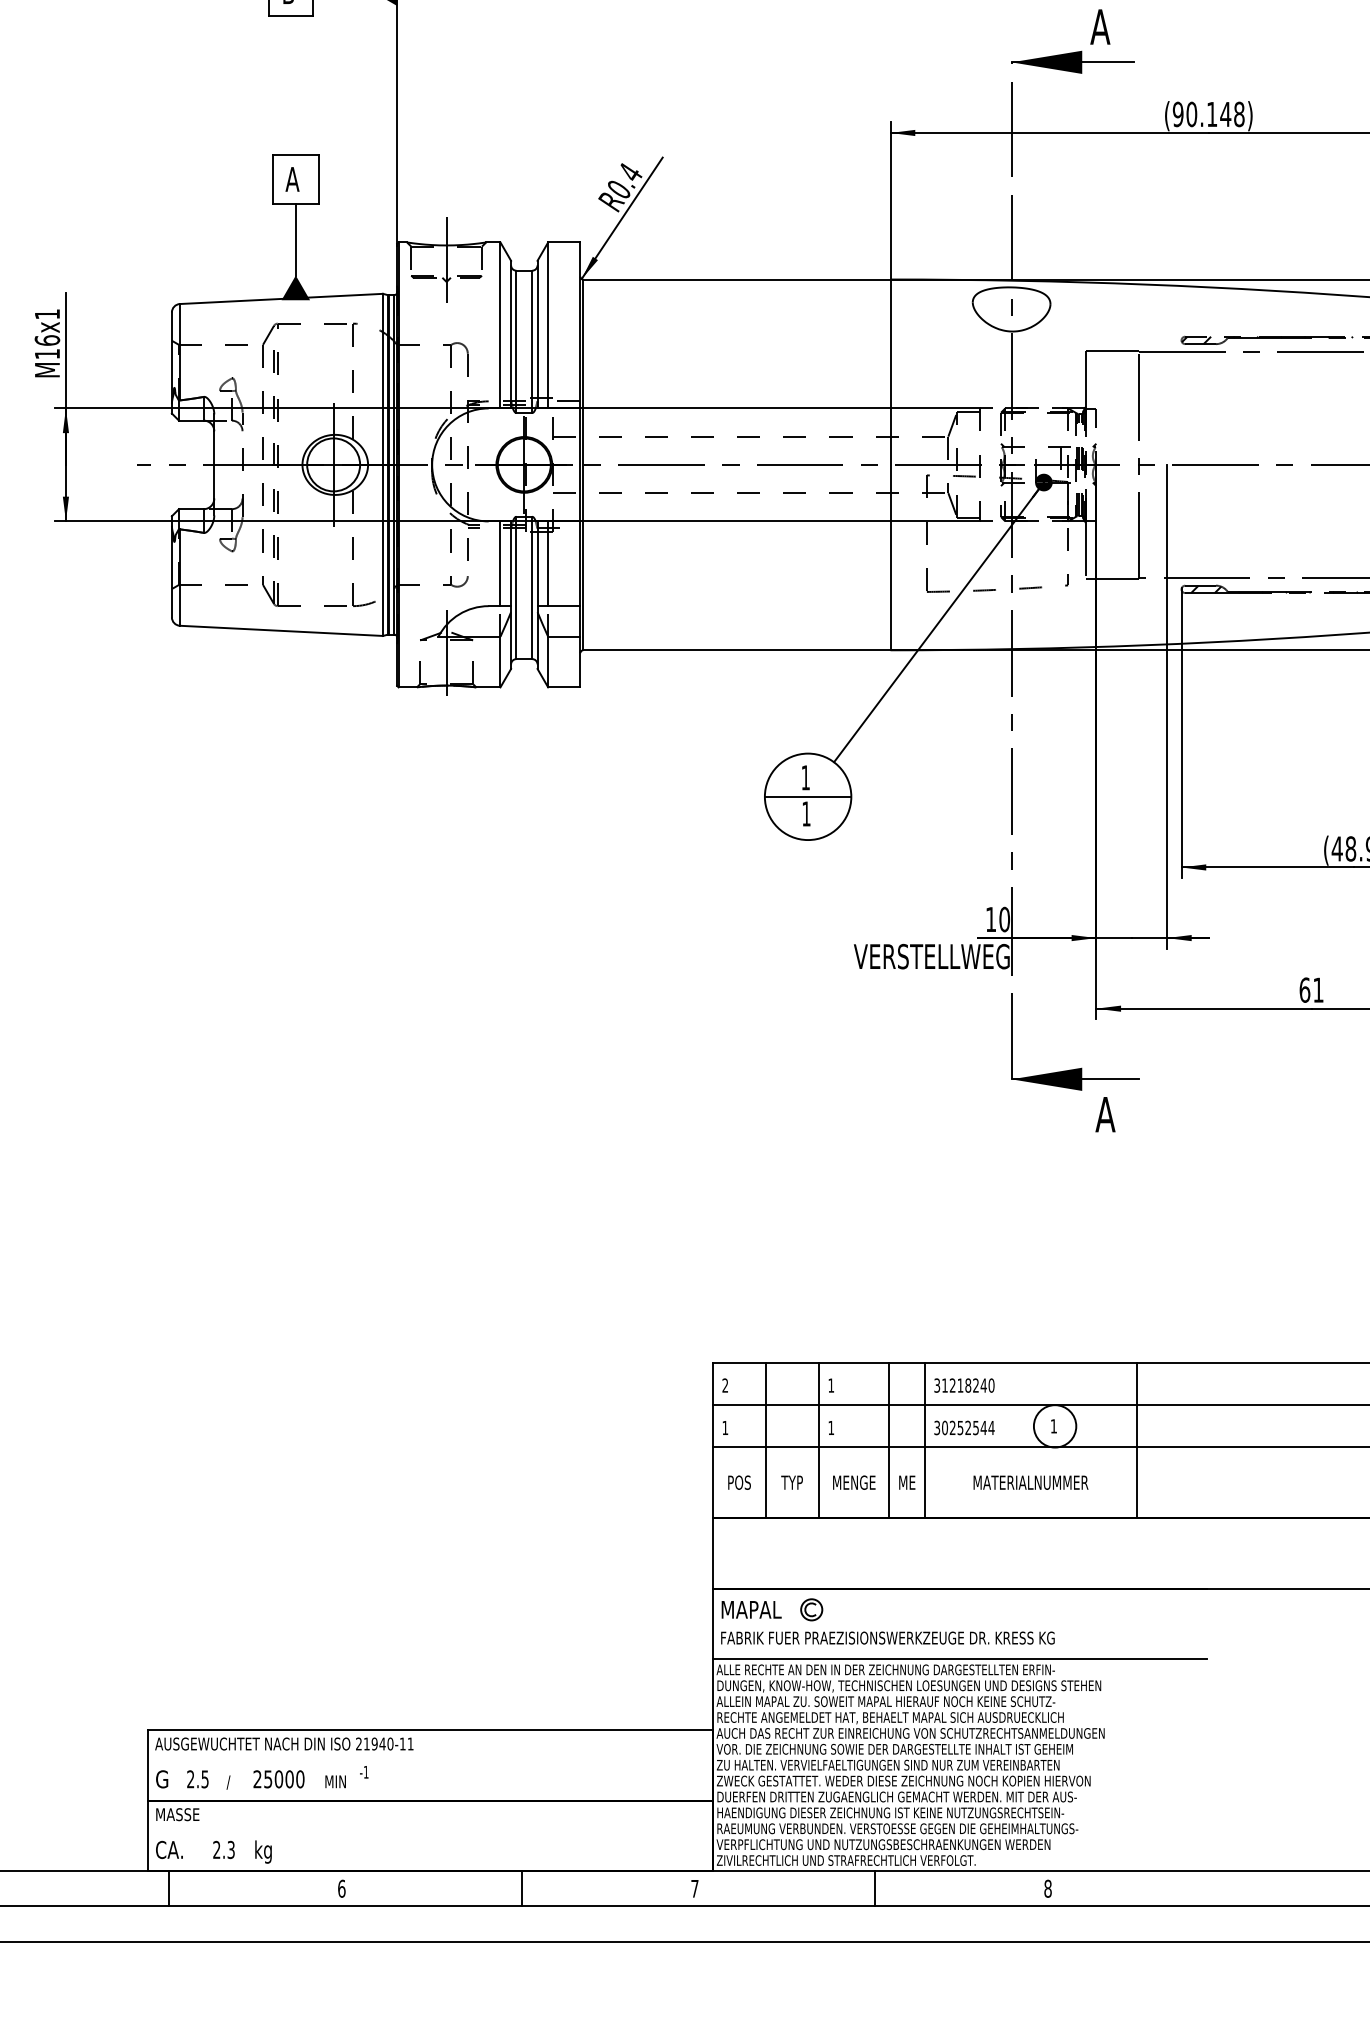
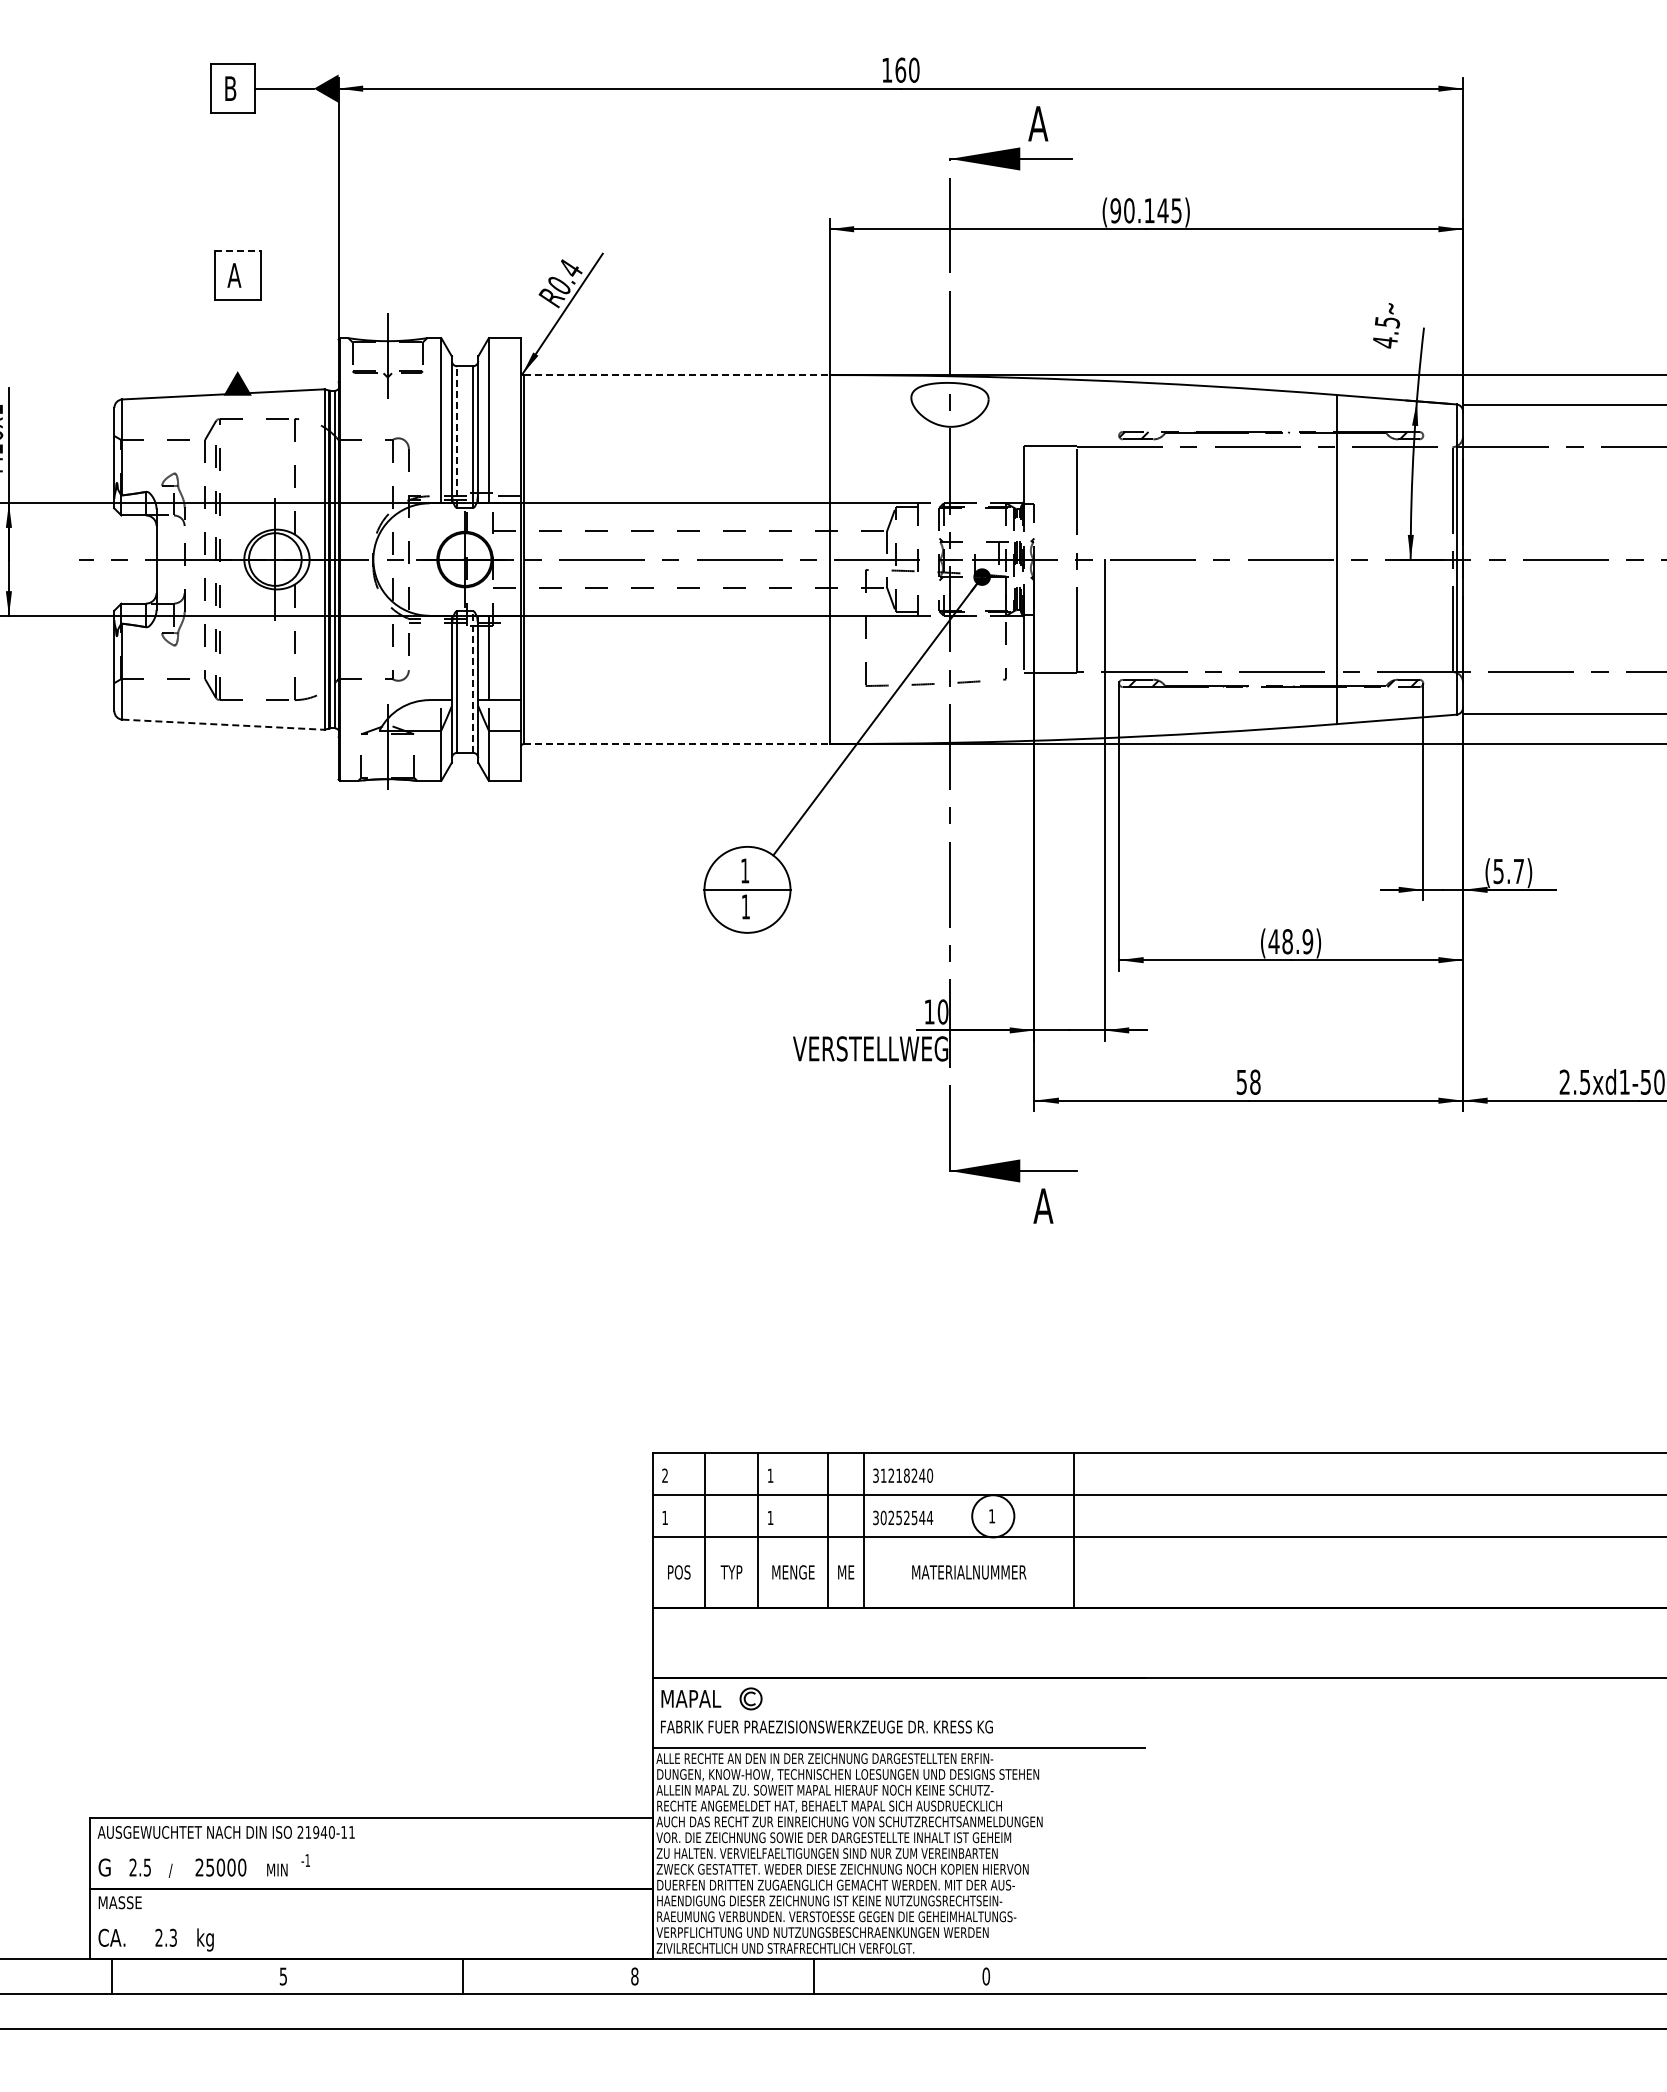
text: (1239, 114) -> (1176, 210), (90.148) -> (90.145)
line: (295, 154) -> (237, 250), solid -> dashed
line: (295, 239) -> (237, 335), removed
line: (736, 279) -> (676, 375), solid -> dashed
line: (516, 342) -> (457, 437), solid -> dashed
line: (500, 563) -> (441, 657), removed
line: (532, 588) -> (473, 682), solid -> dashed
line: (281, 630) -> (223, 724), solid -> dashed
line: (736, 650) -> (676, 744), solid -> dashed
text: (1311, 989) -> (1248, 1081), 61 -> 58
text: (341, 1888) -> (283, 1976), 6 -> 5
text: (694, 1888) -> (634, 1976), 7 -> 8
text: (1048, 1888) -> (986, 1976), 8 -> 0

